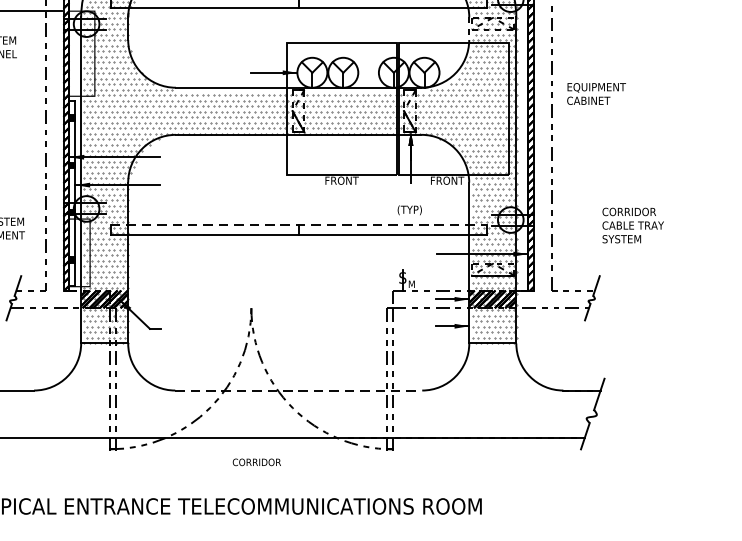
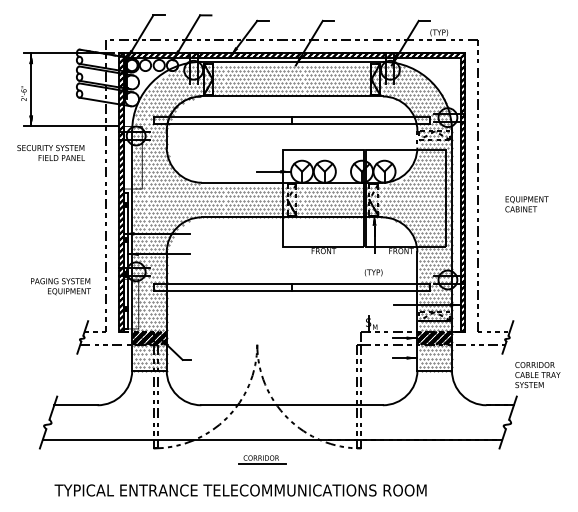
text: (595, 94) -> (526, 204), moved
line: (299, 224) -> (292, 283), dashed -> solid
text: (632, 226) -> (537, 375), moved
line: (299, 390) -> (292, 405), dashed -> solid
line: (258, 469) -> (262, 463), added

